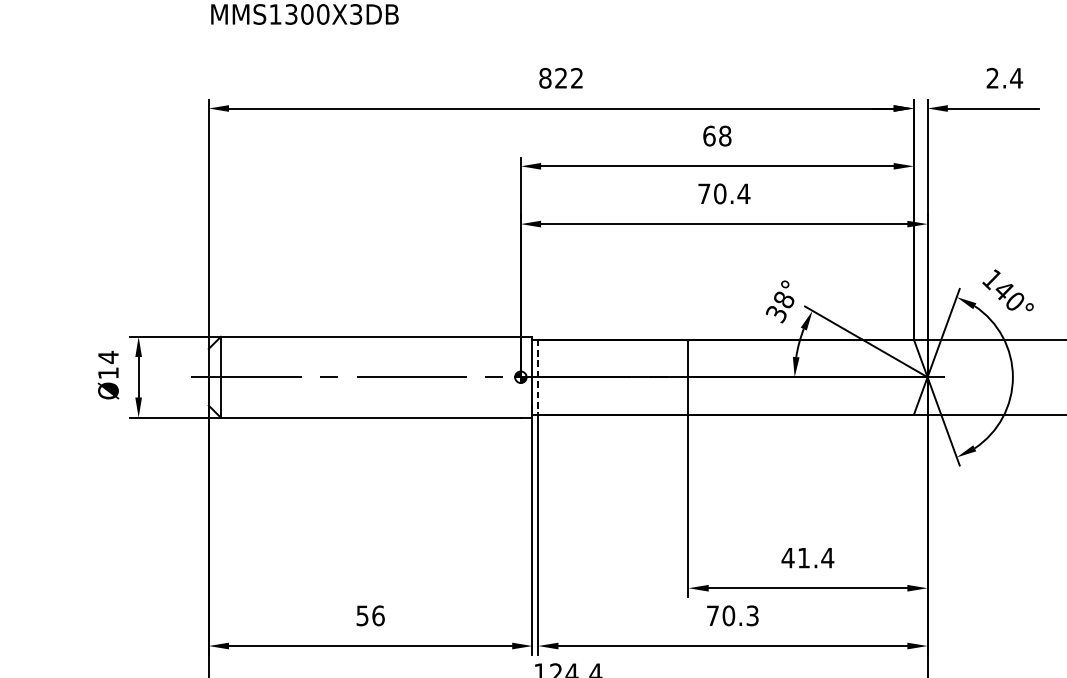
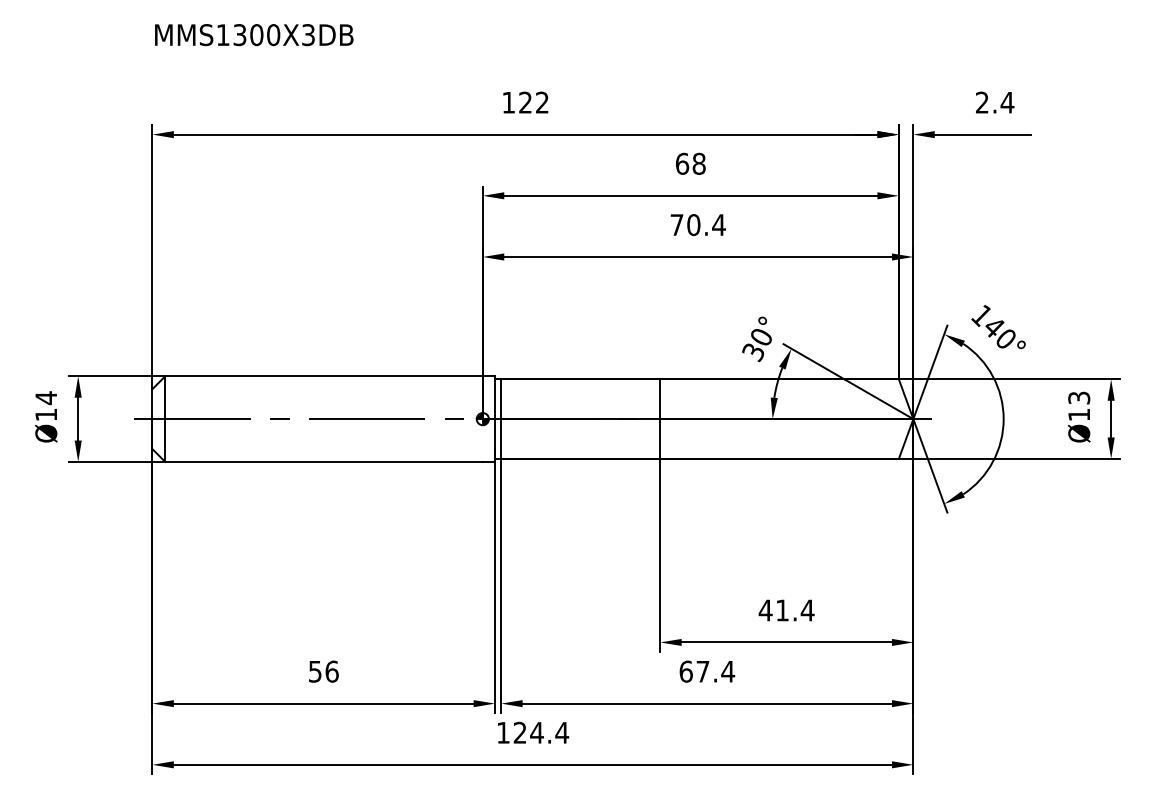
text: (545, 78) -> (508, 102), 822 -> 122
text: (784, 300) -> (761, 337), 38° -> 30°
line: (538, 377) -> (501, 419), dashed -> solid
text: (733, 615) -> (707, 671), 70.3 -> 67.4

